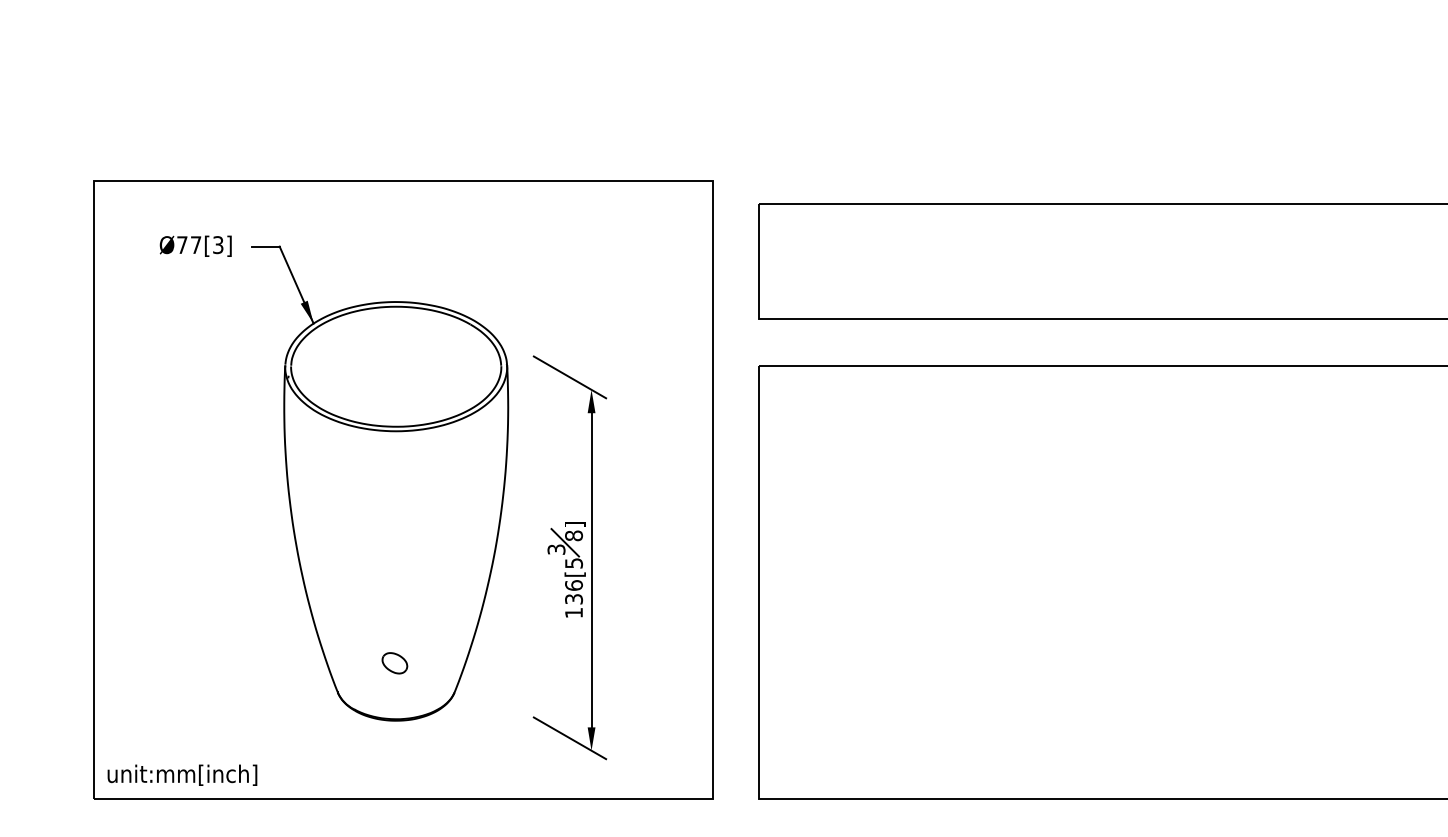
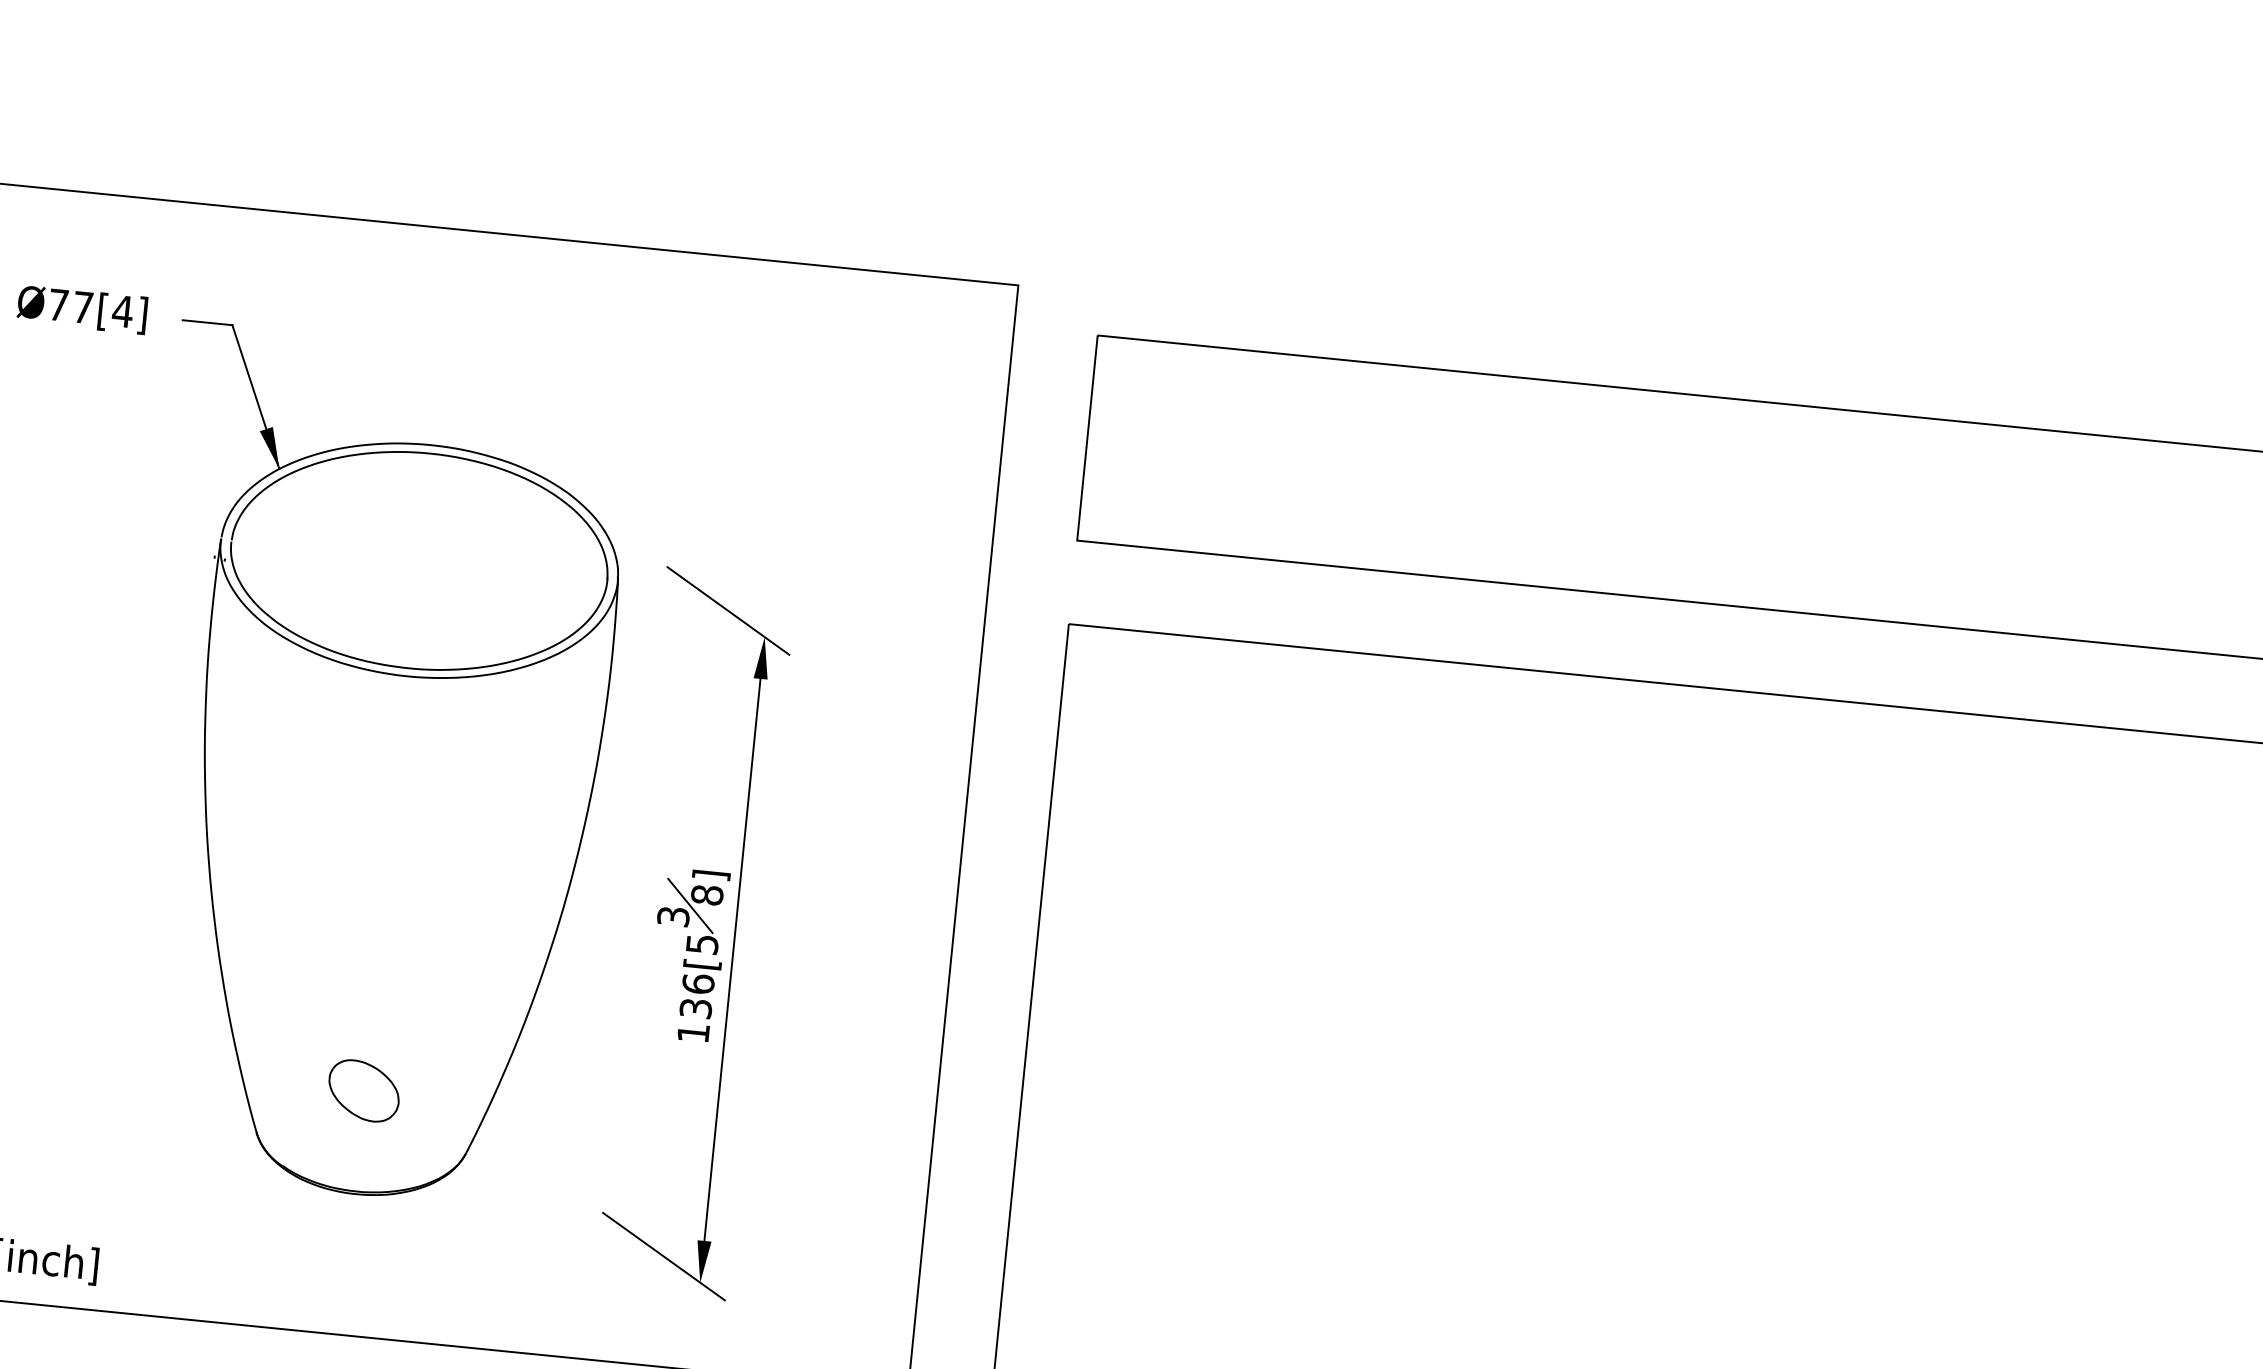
text: (217, 245) -> (121, 312), Ø77[3] -> Ø77[4]
part: (394, 663) -> (363, 1091), size x1.6

